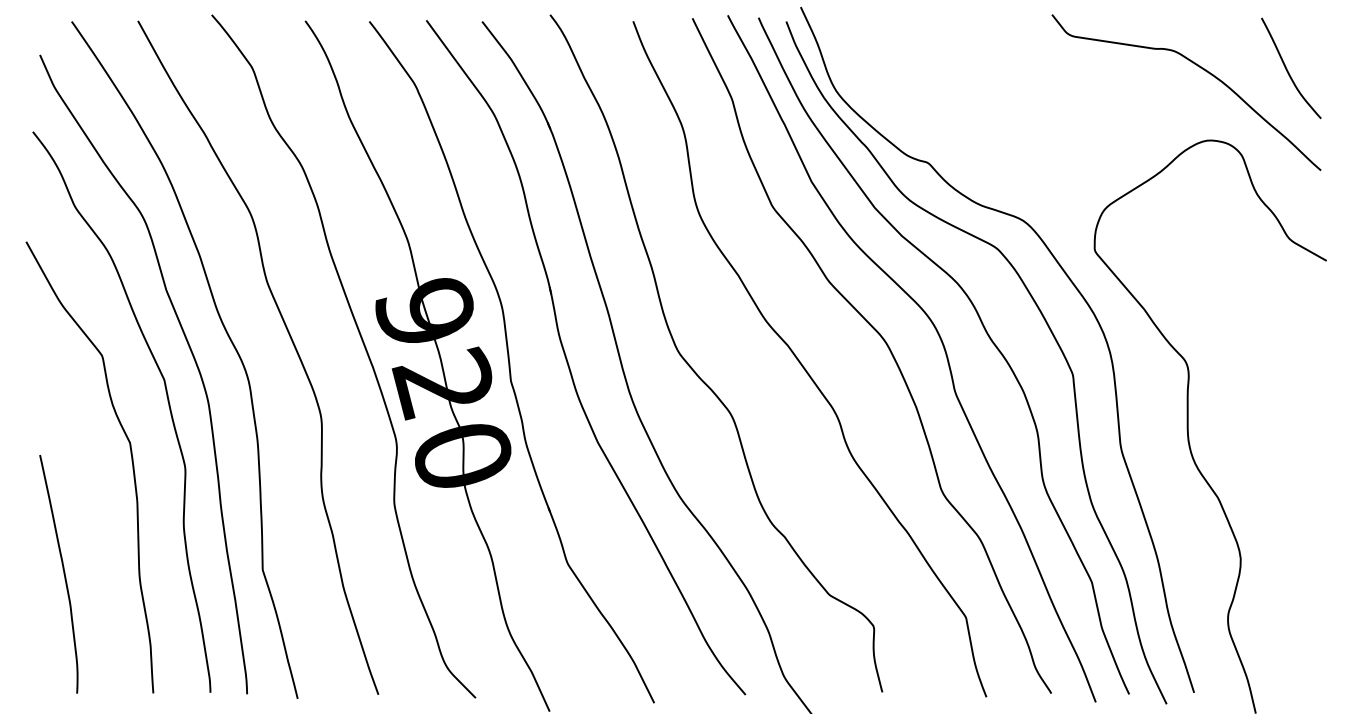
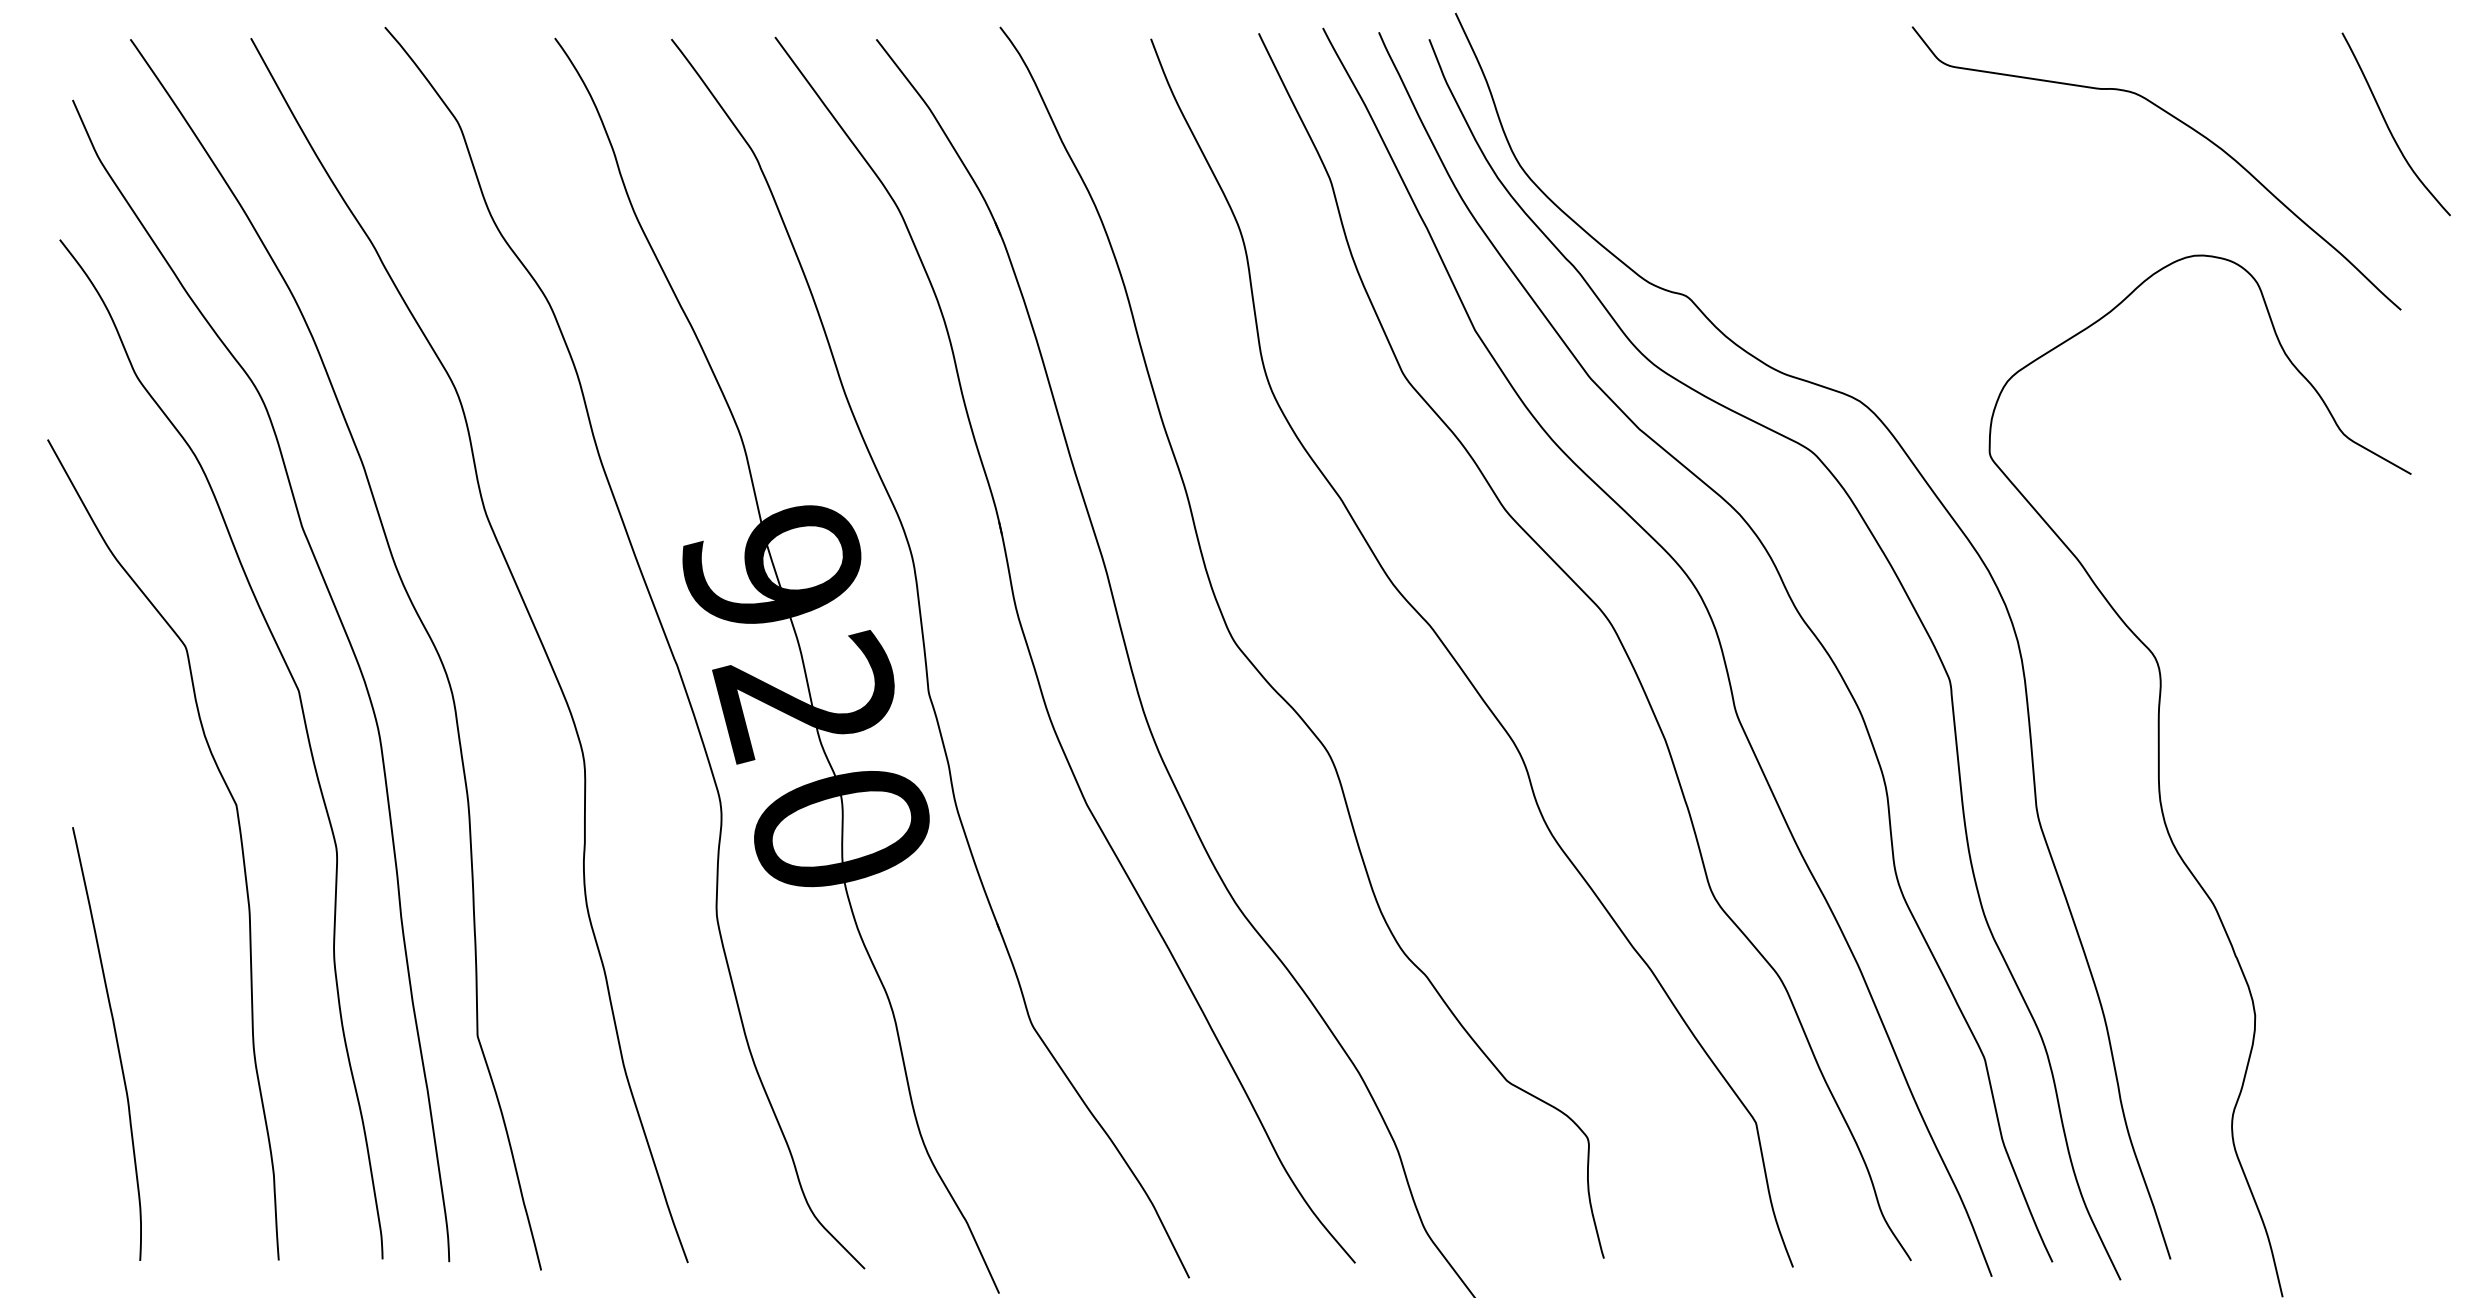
curve: (1287, 68) -> (2389, 124), moved

